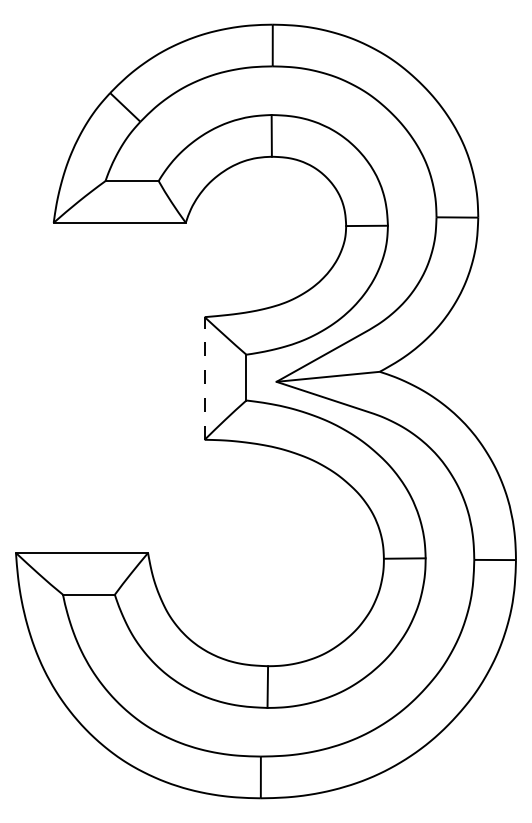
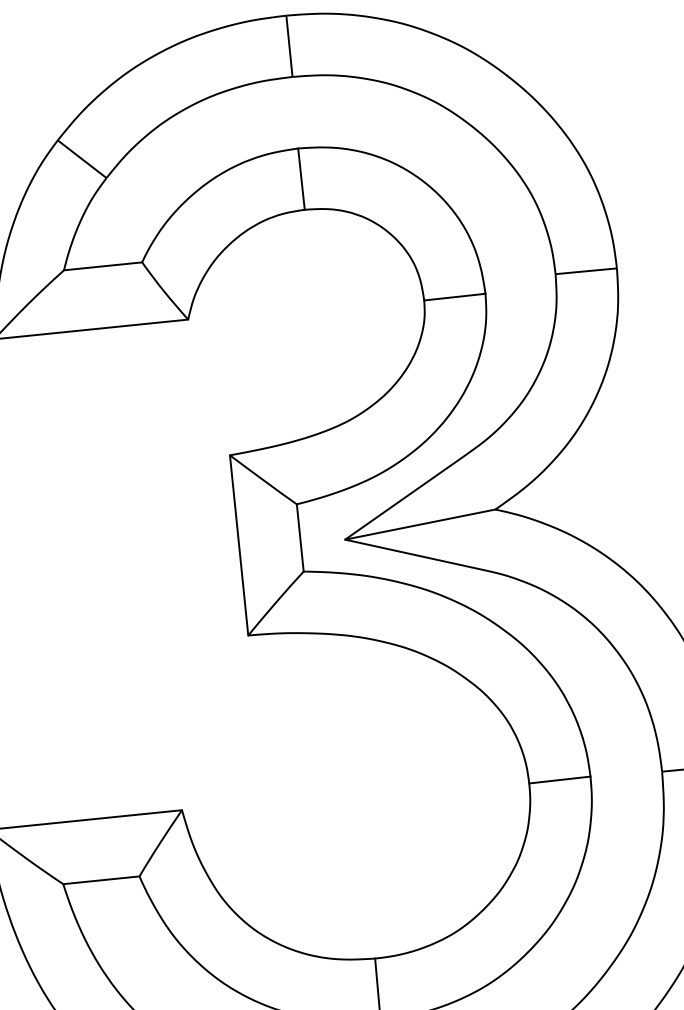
line: (204, 377) -> (238, 544), dashed -> solid

